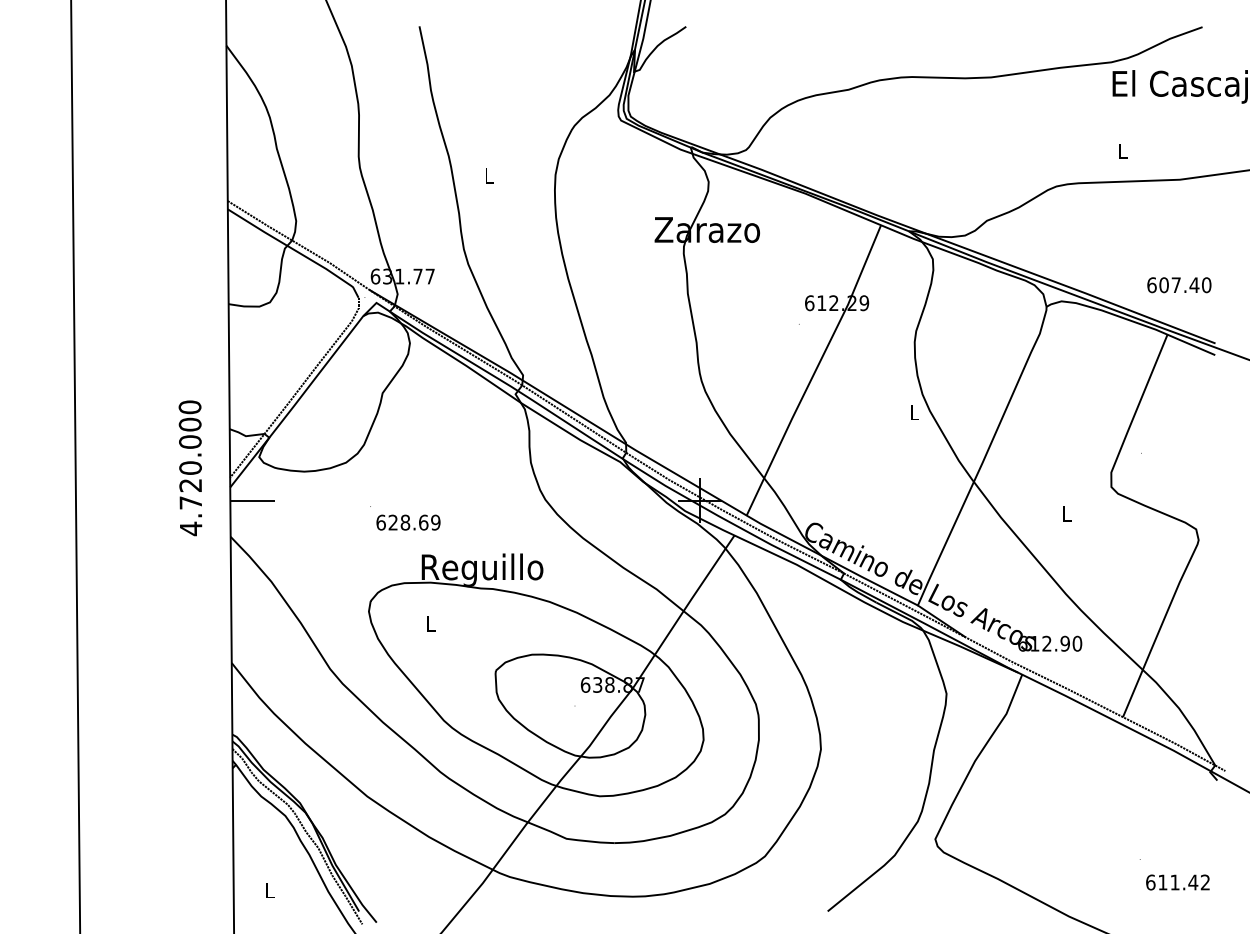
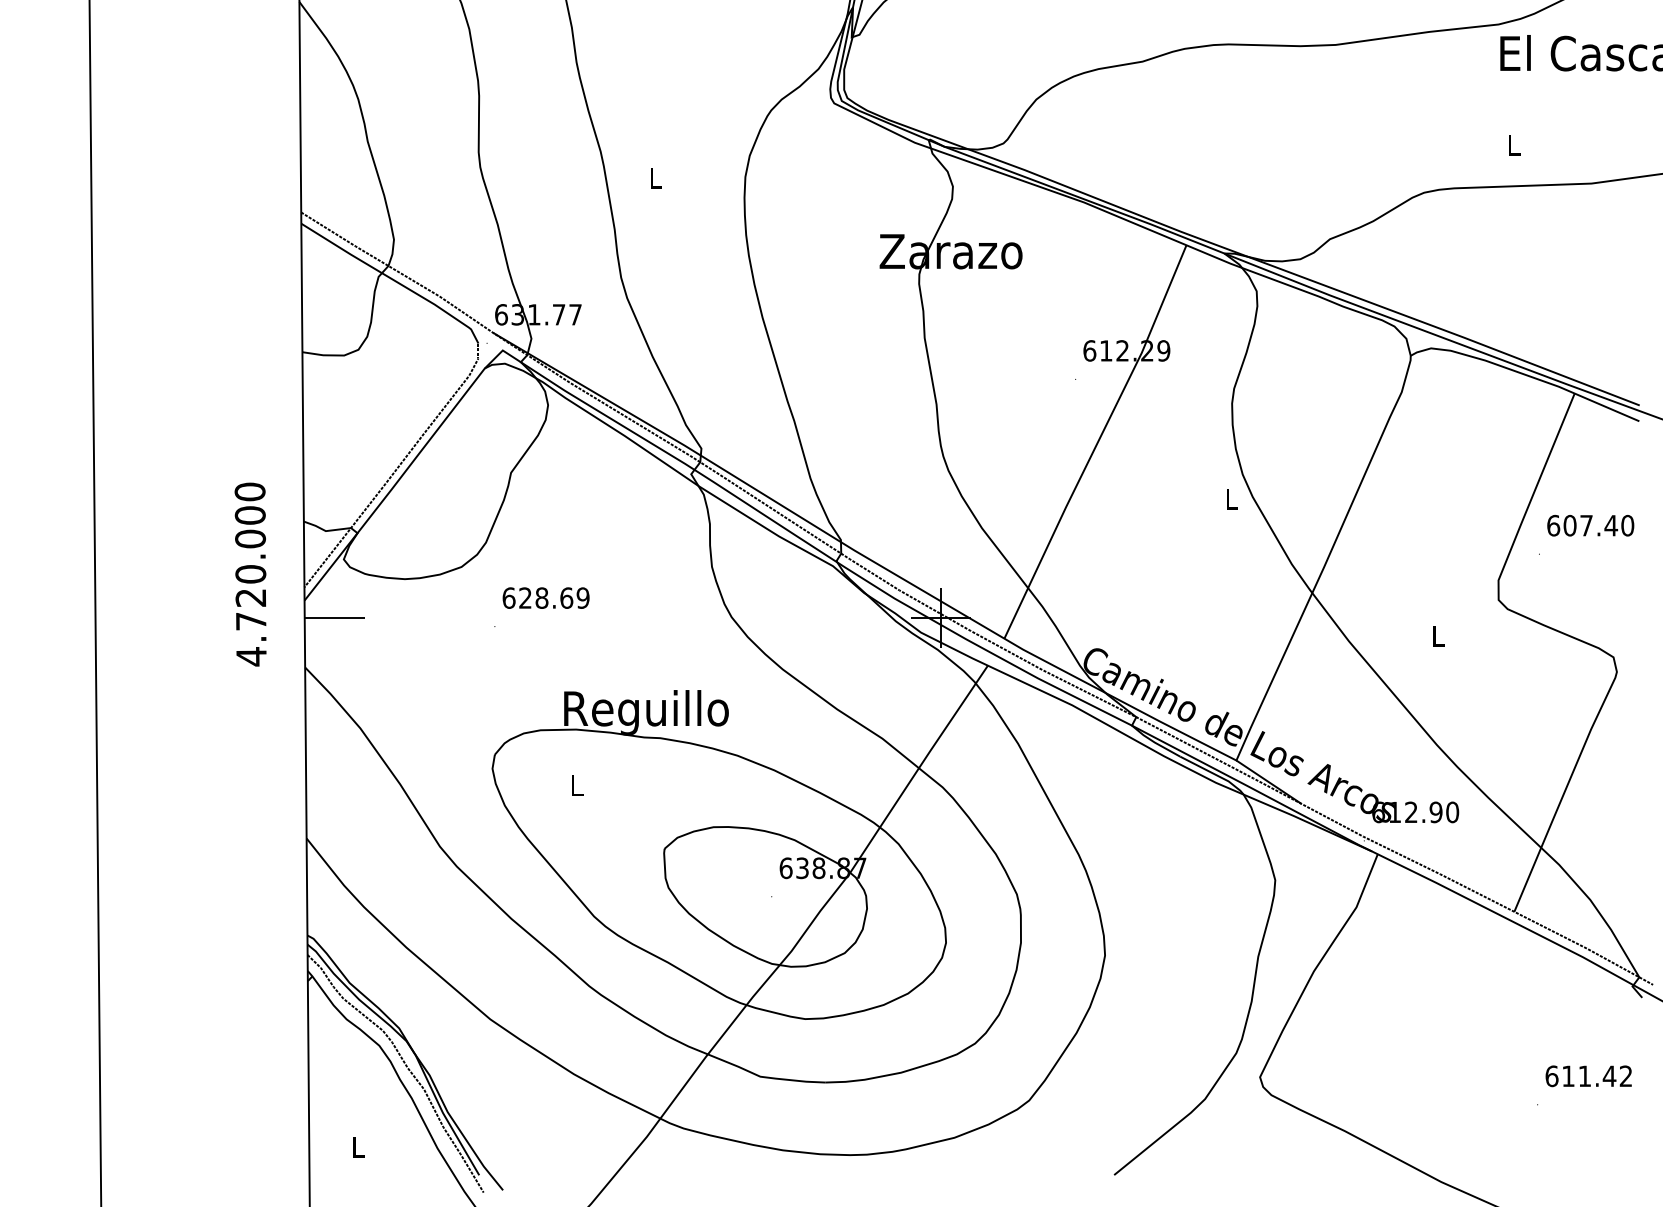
text: (1179, 285) -> (1590, 526), moved
text: (408, 522) -> (546, 597), moved
text: (1177, 882) -> (1588, 1076), moved

